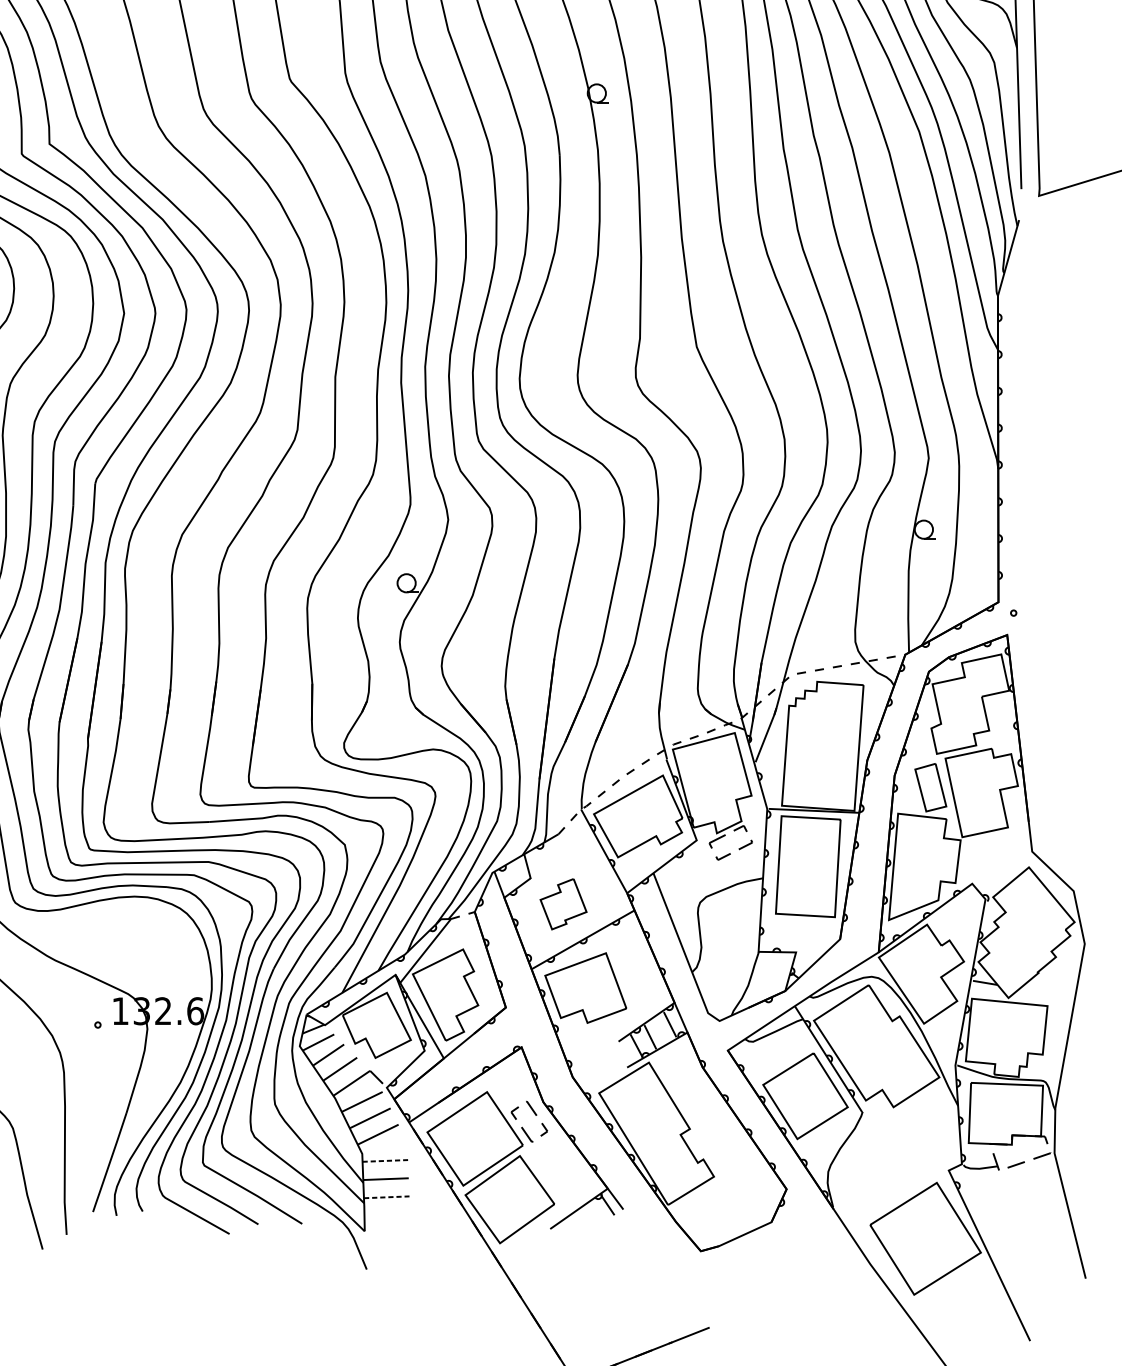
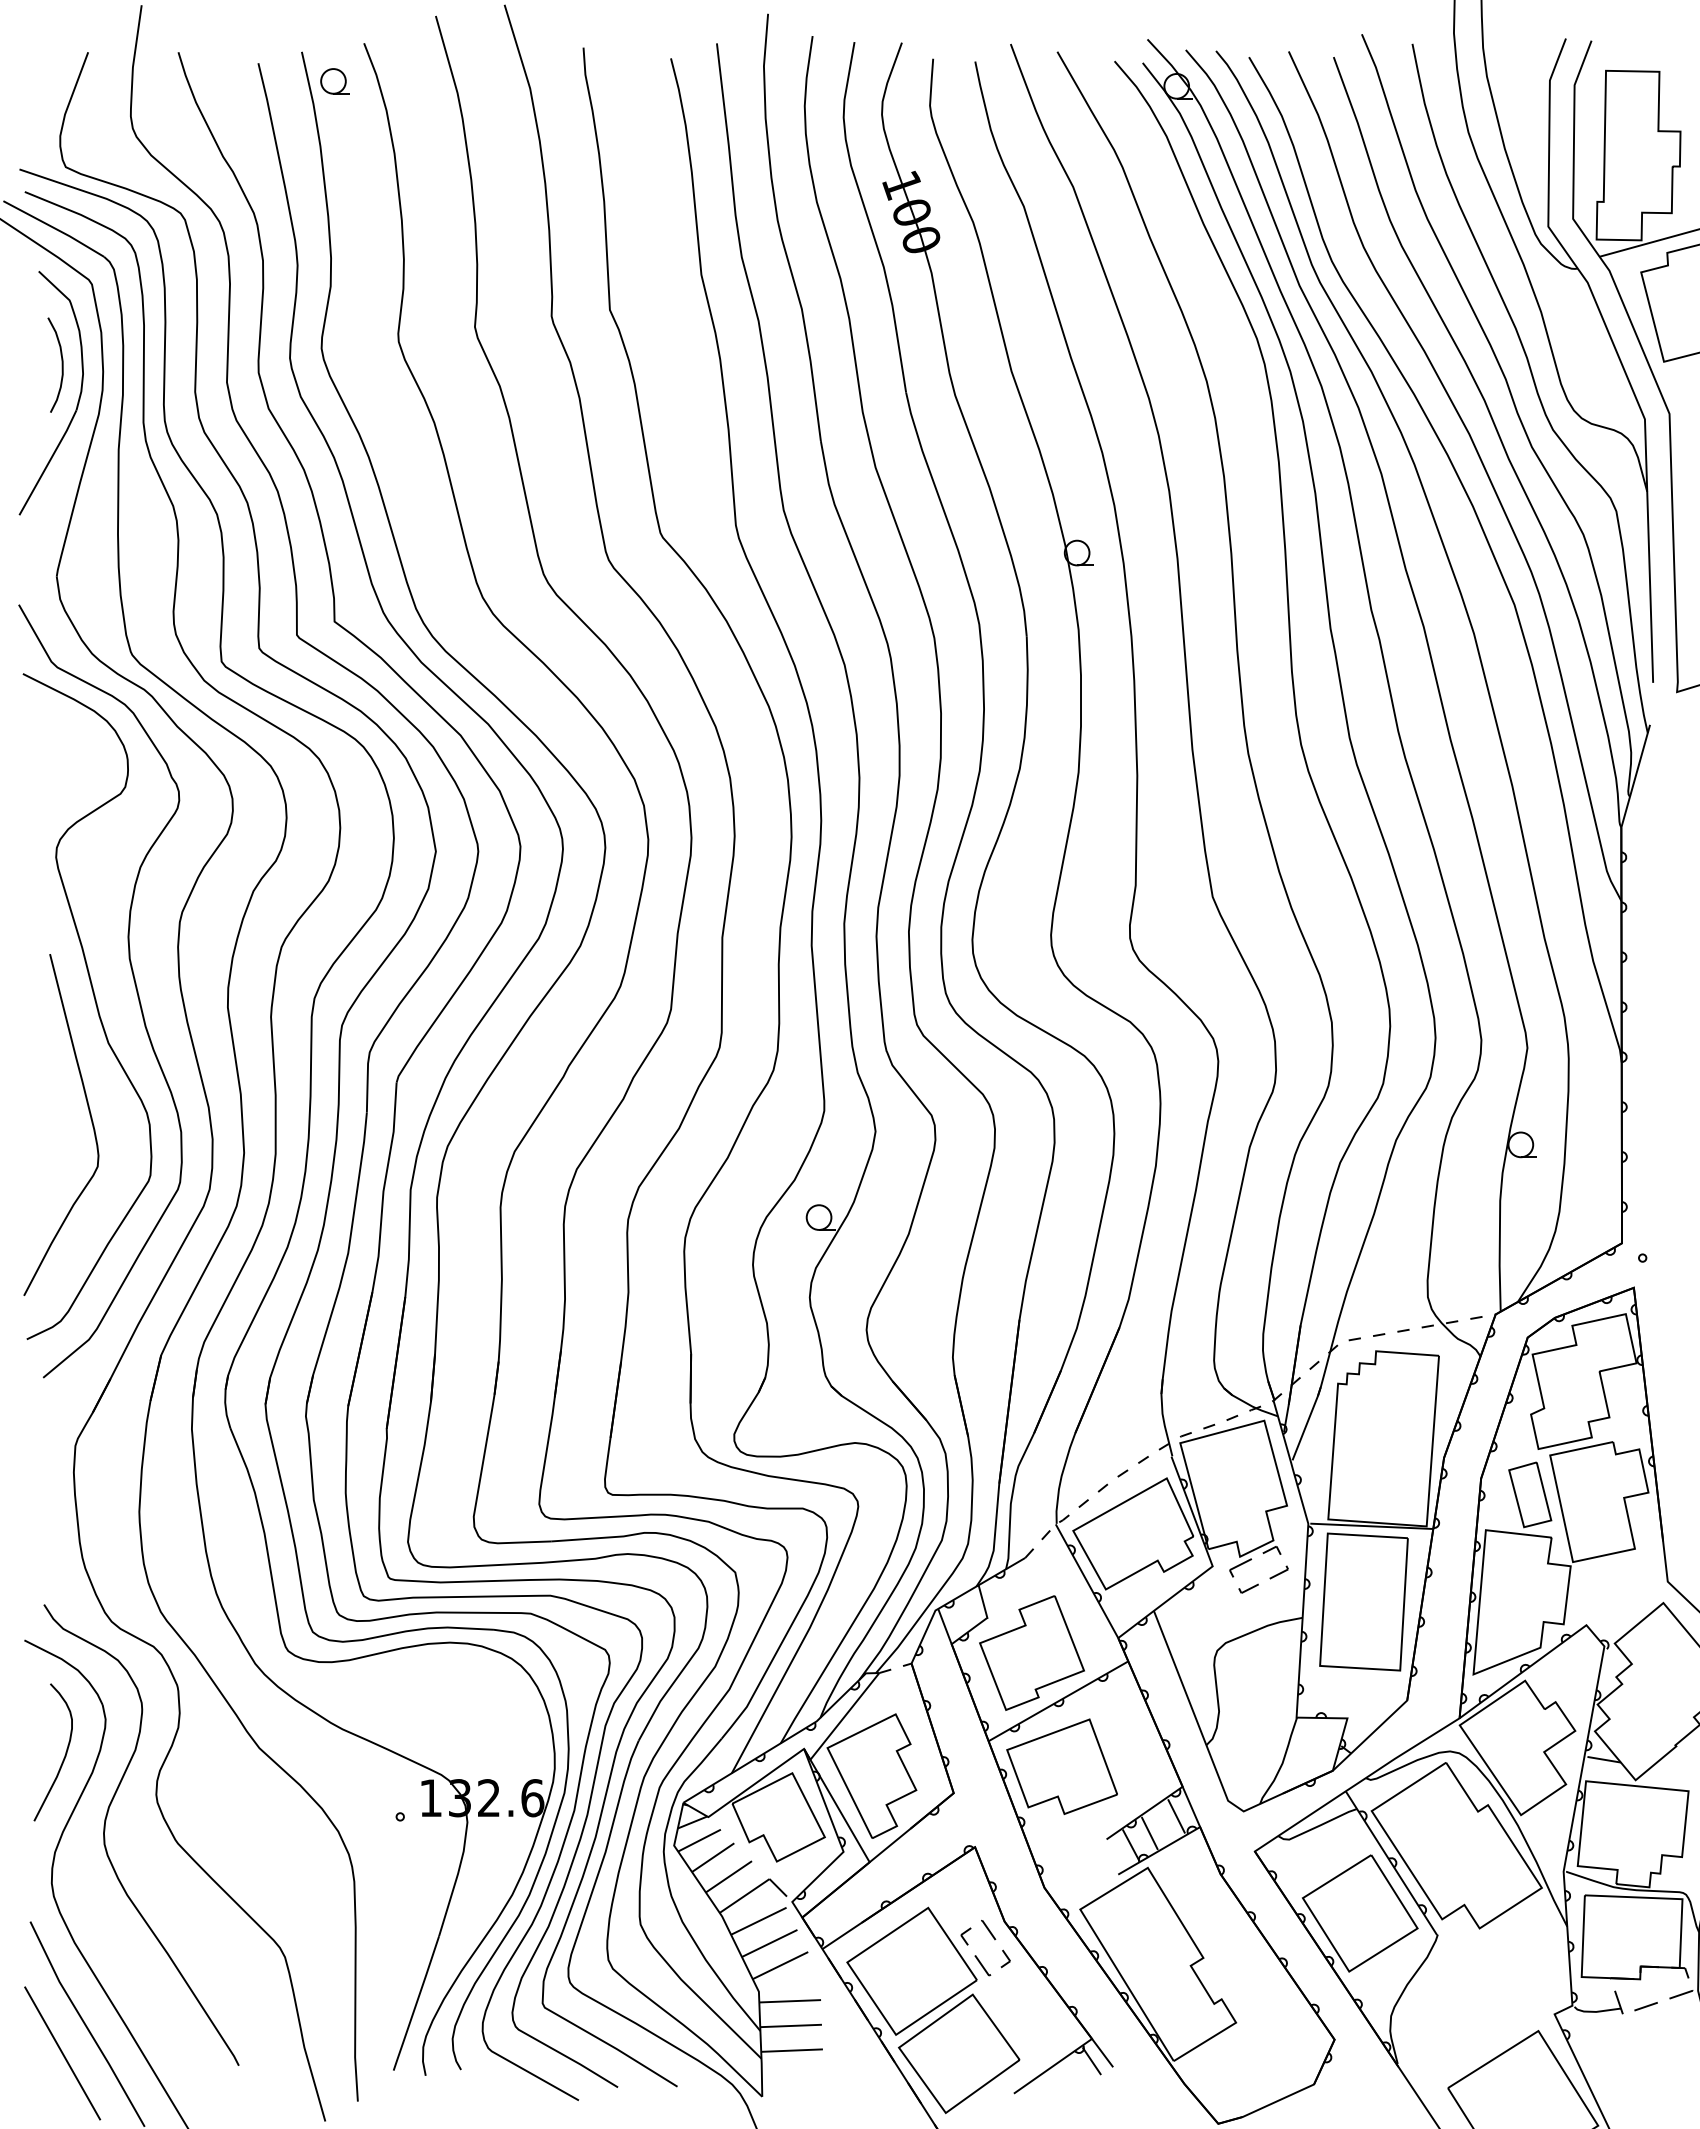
part: (563, 903) -> (1031, 1652), size x1.67
line: (385, 1161) -> (790, 2001), dashed -> solid
line: (387, 1197) -> (792, 2050), dashed -> solid

